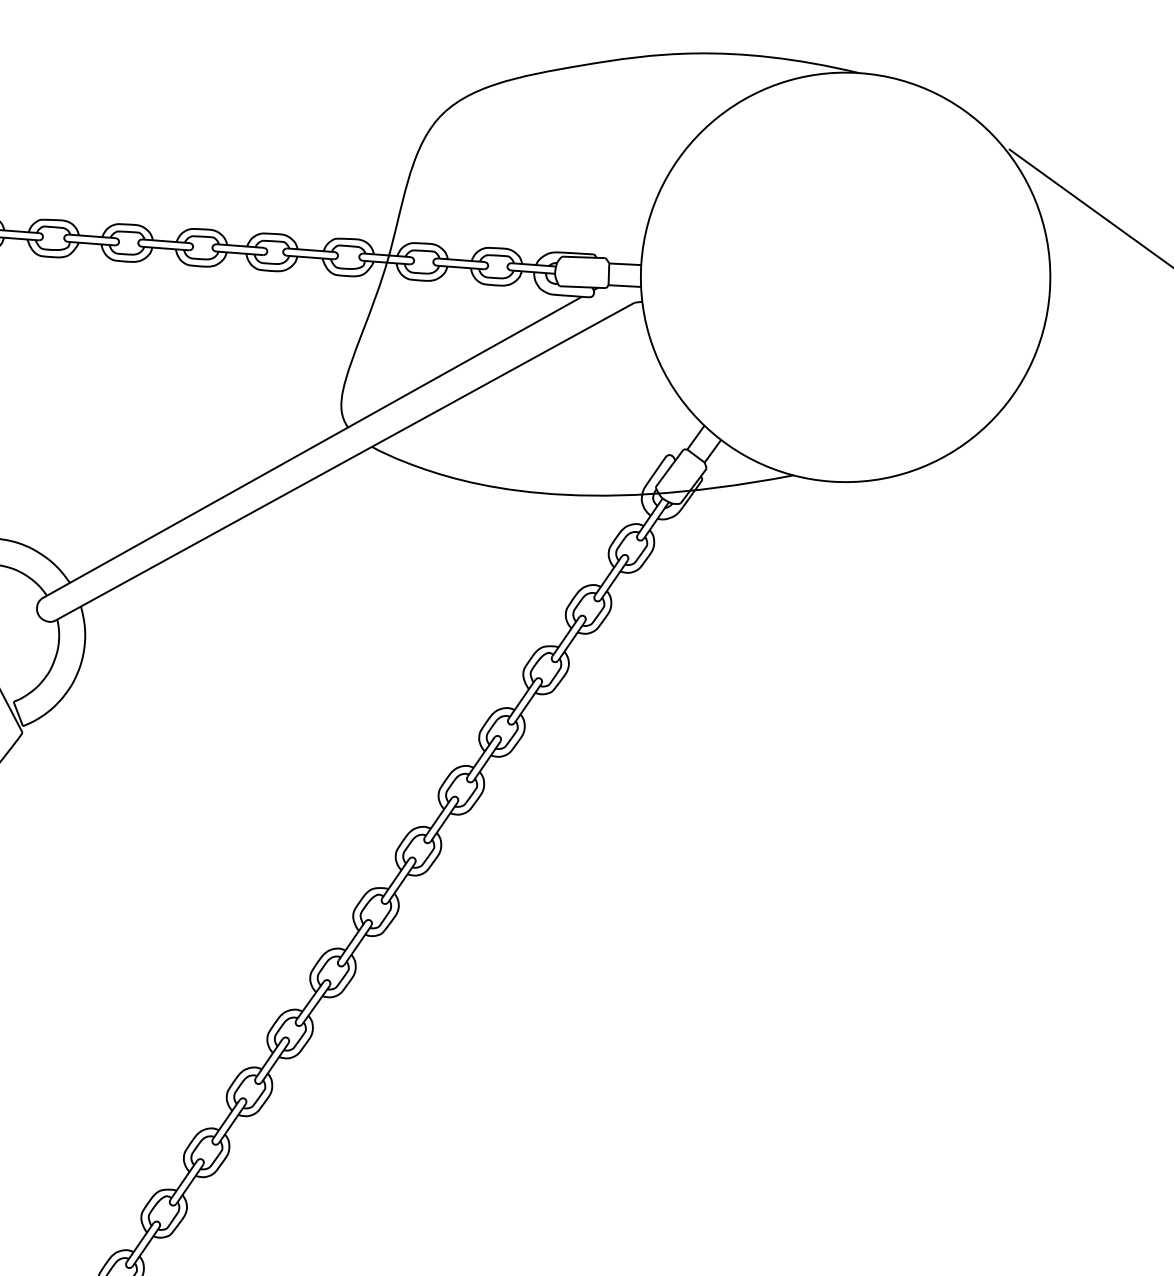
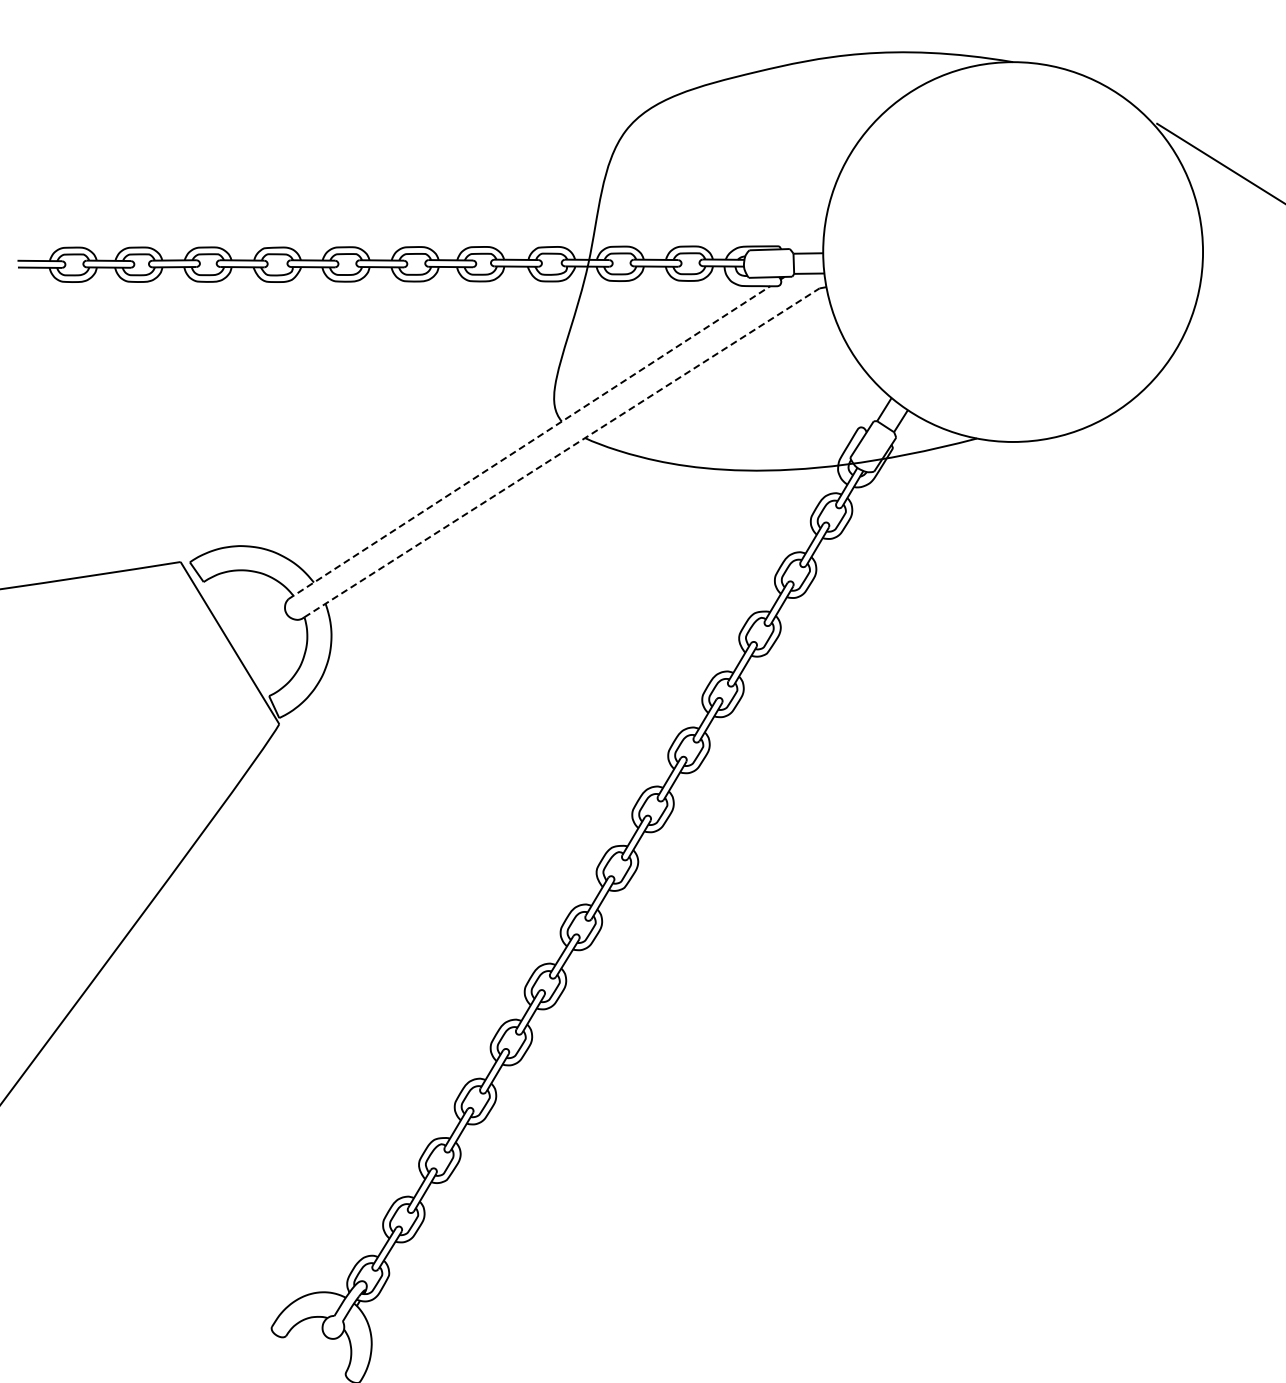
line: (311, 447) -> (529, 442), solid -> dashed
line: (345, 460) -> (561, 452), solid -> dashed

